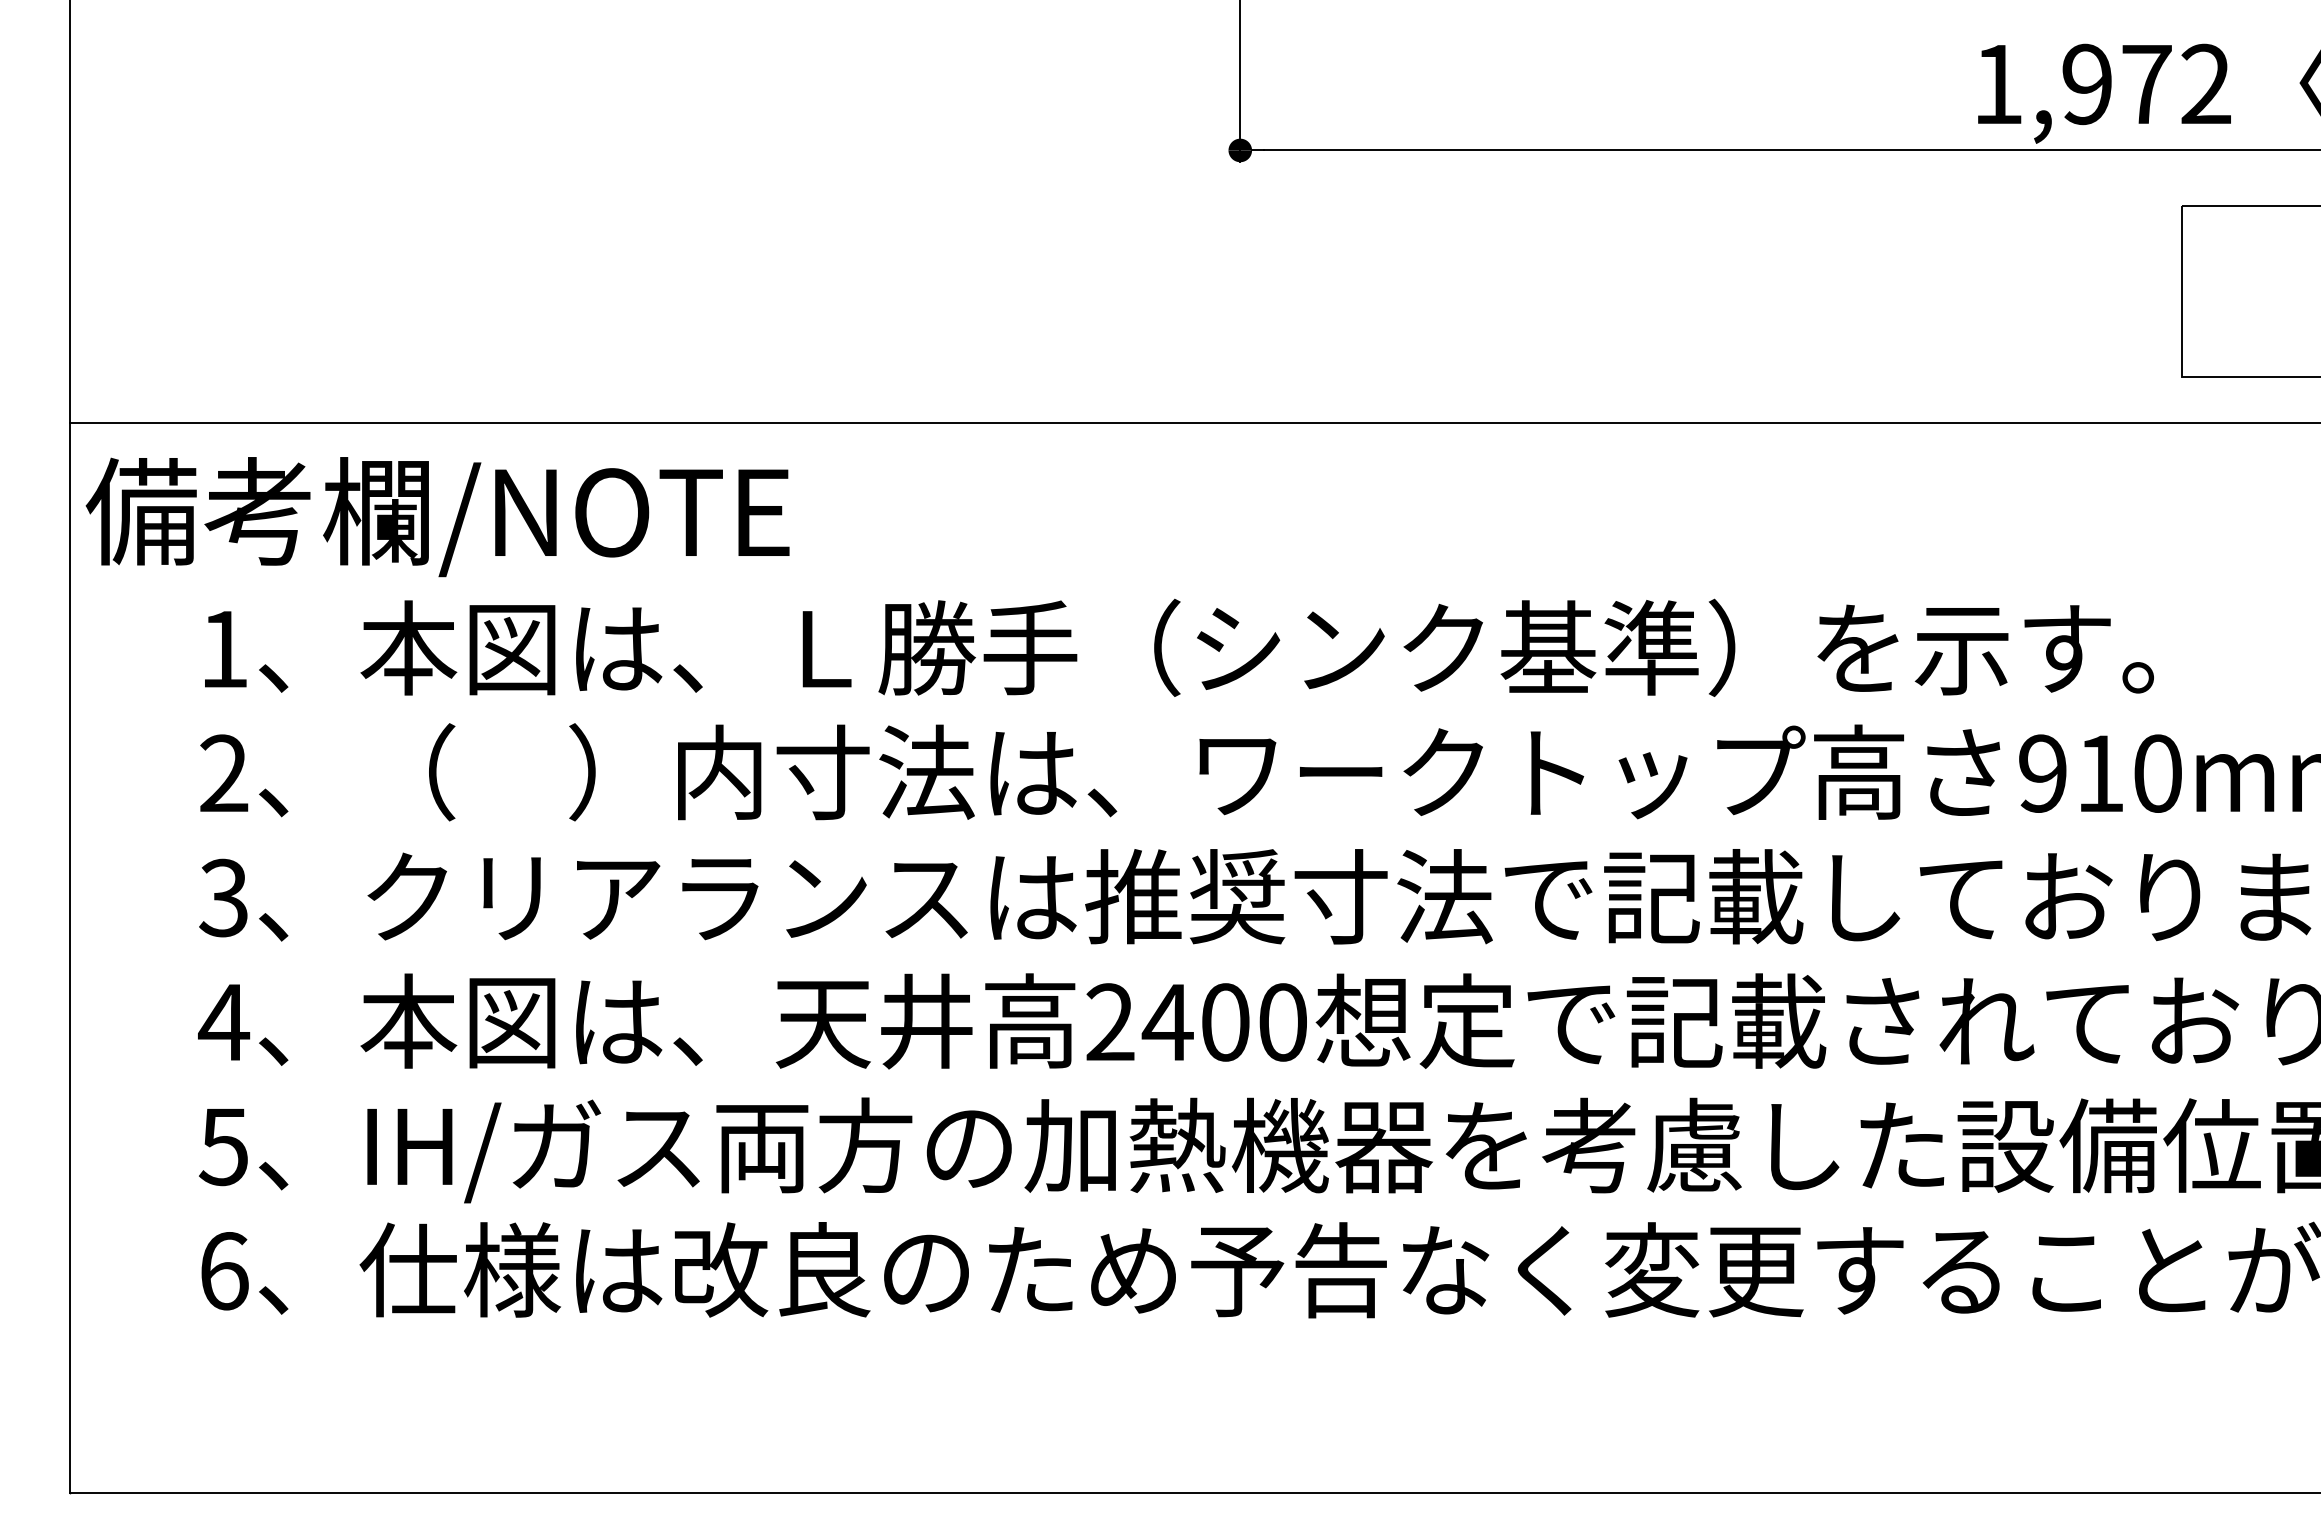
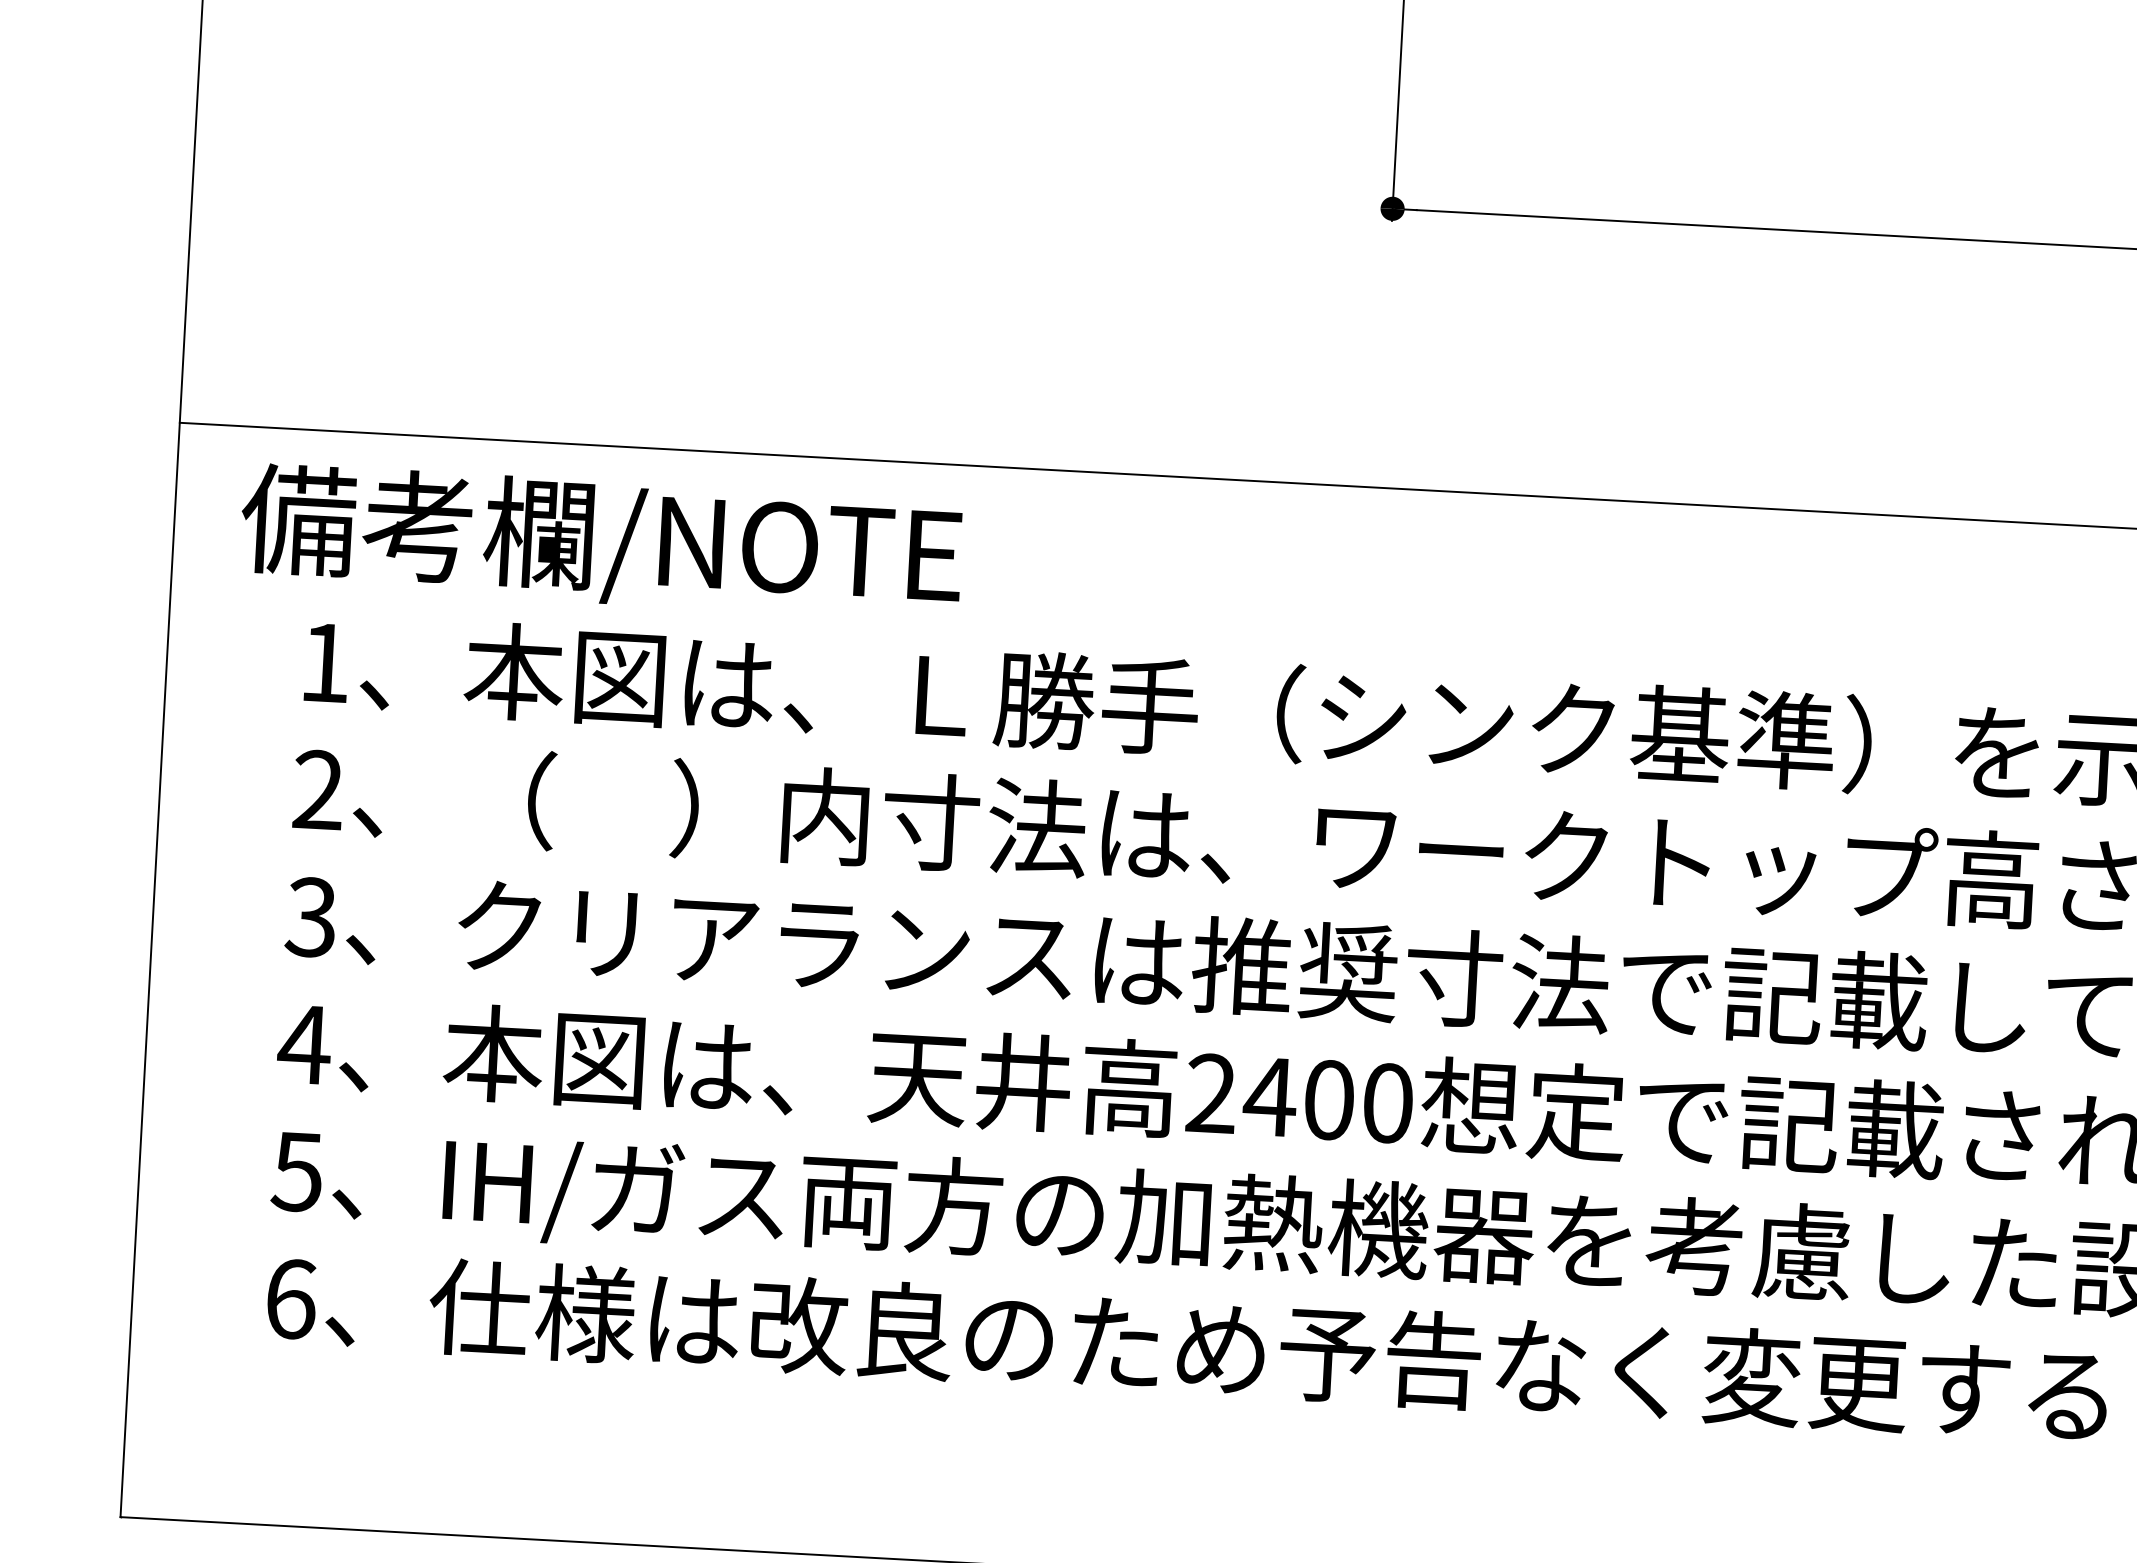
text: (437, 517) -> (601, 542), moved

